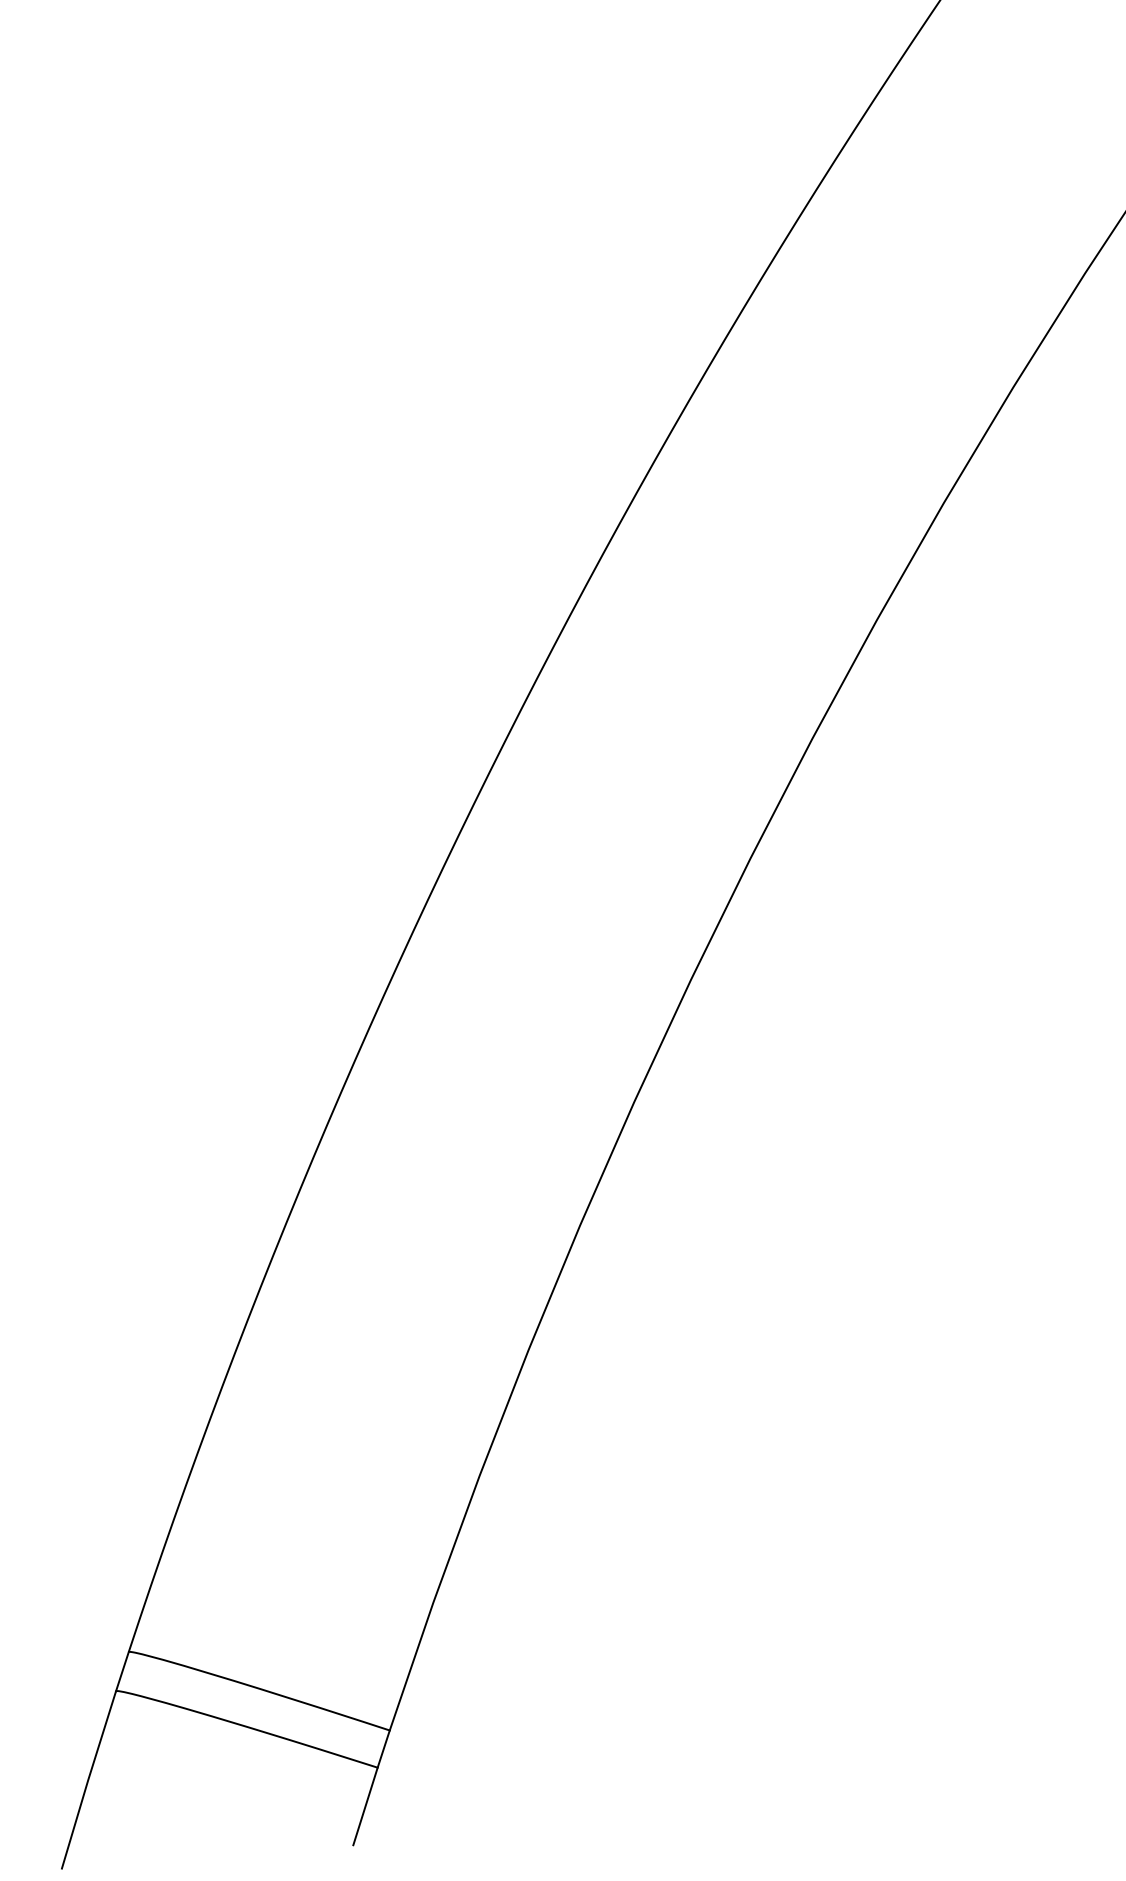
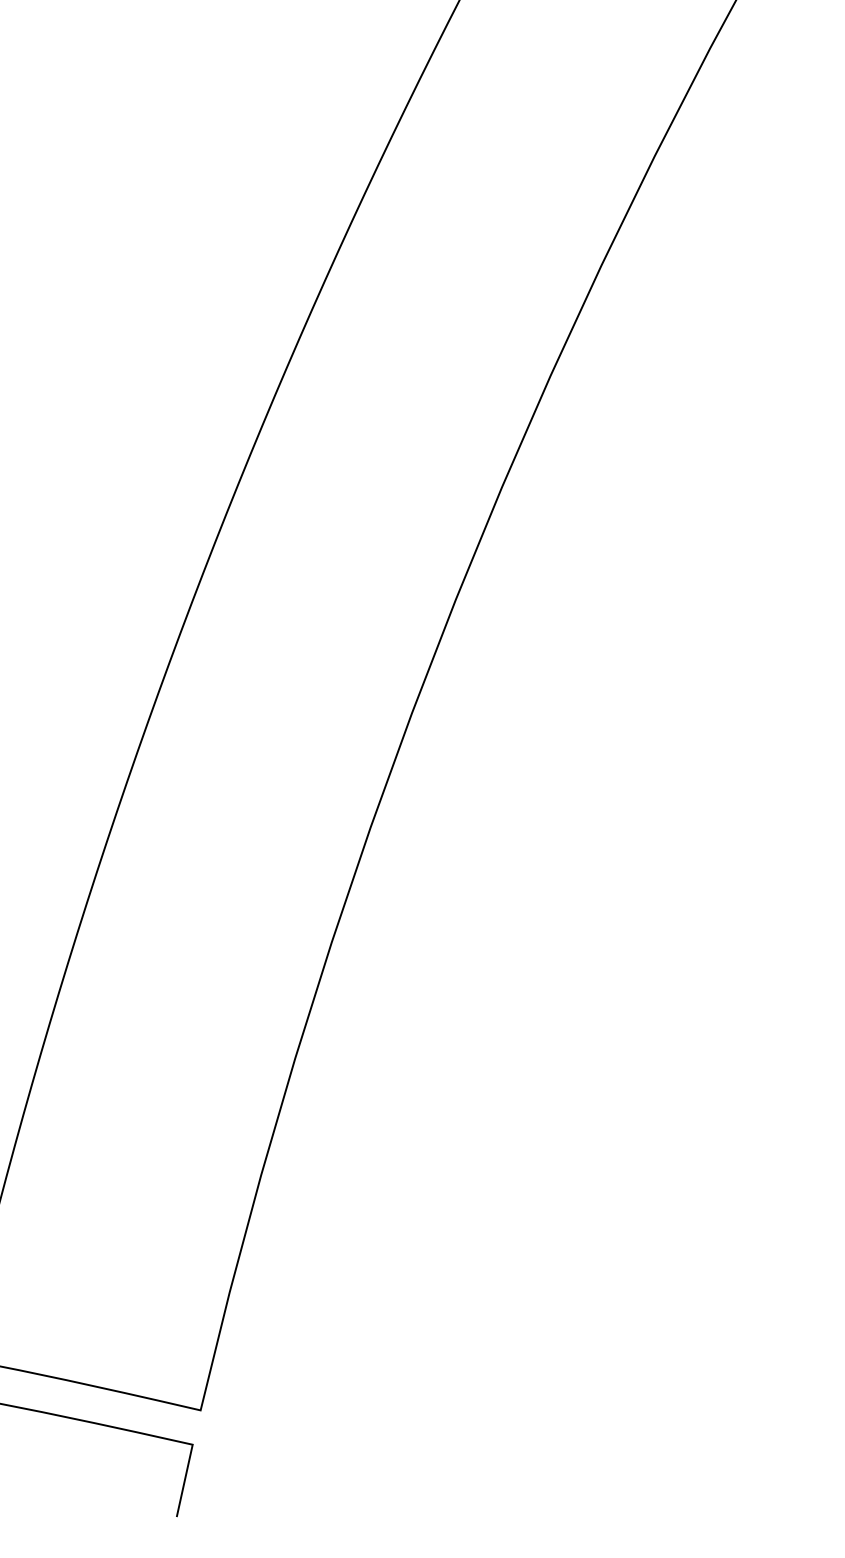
line: (383, 1748) -> (196, 1427), removed

